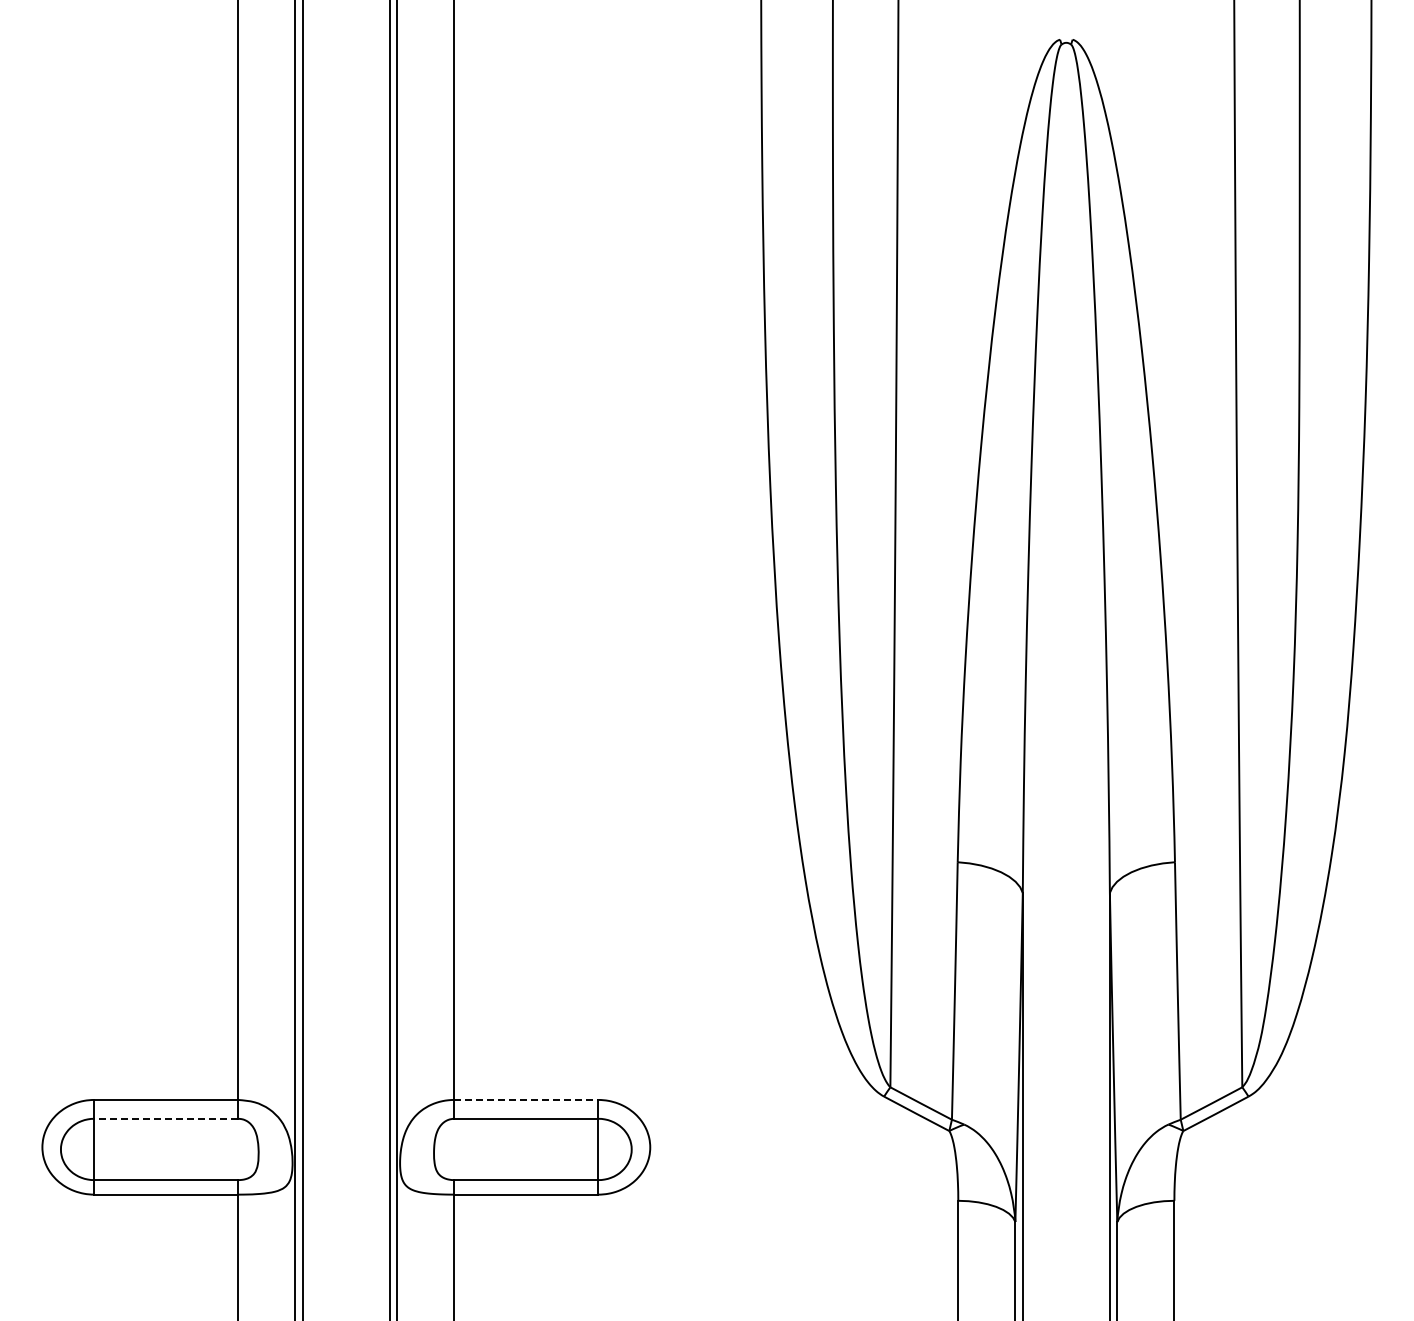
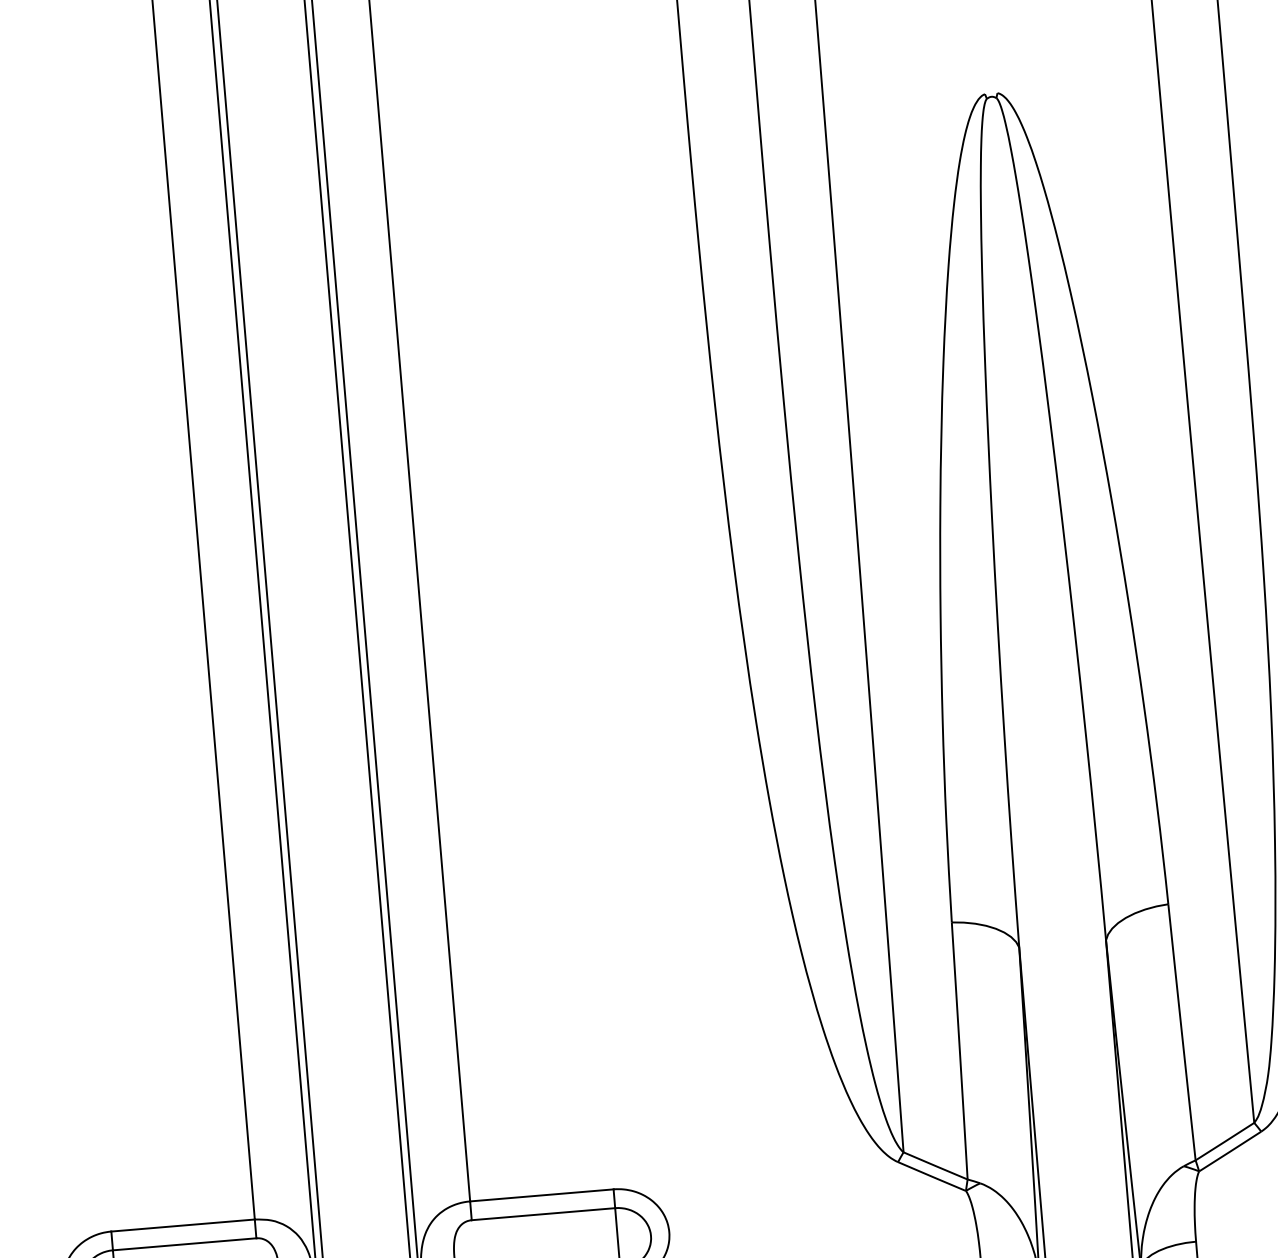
line: (526, 1099) -> (541, 1194), dashed -> solid
line: (166, 1118) -> (184, 1244), dashed -> solid

